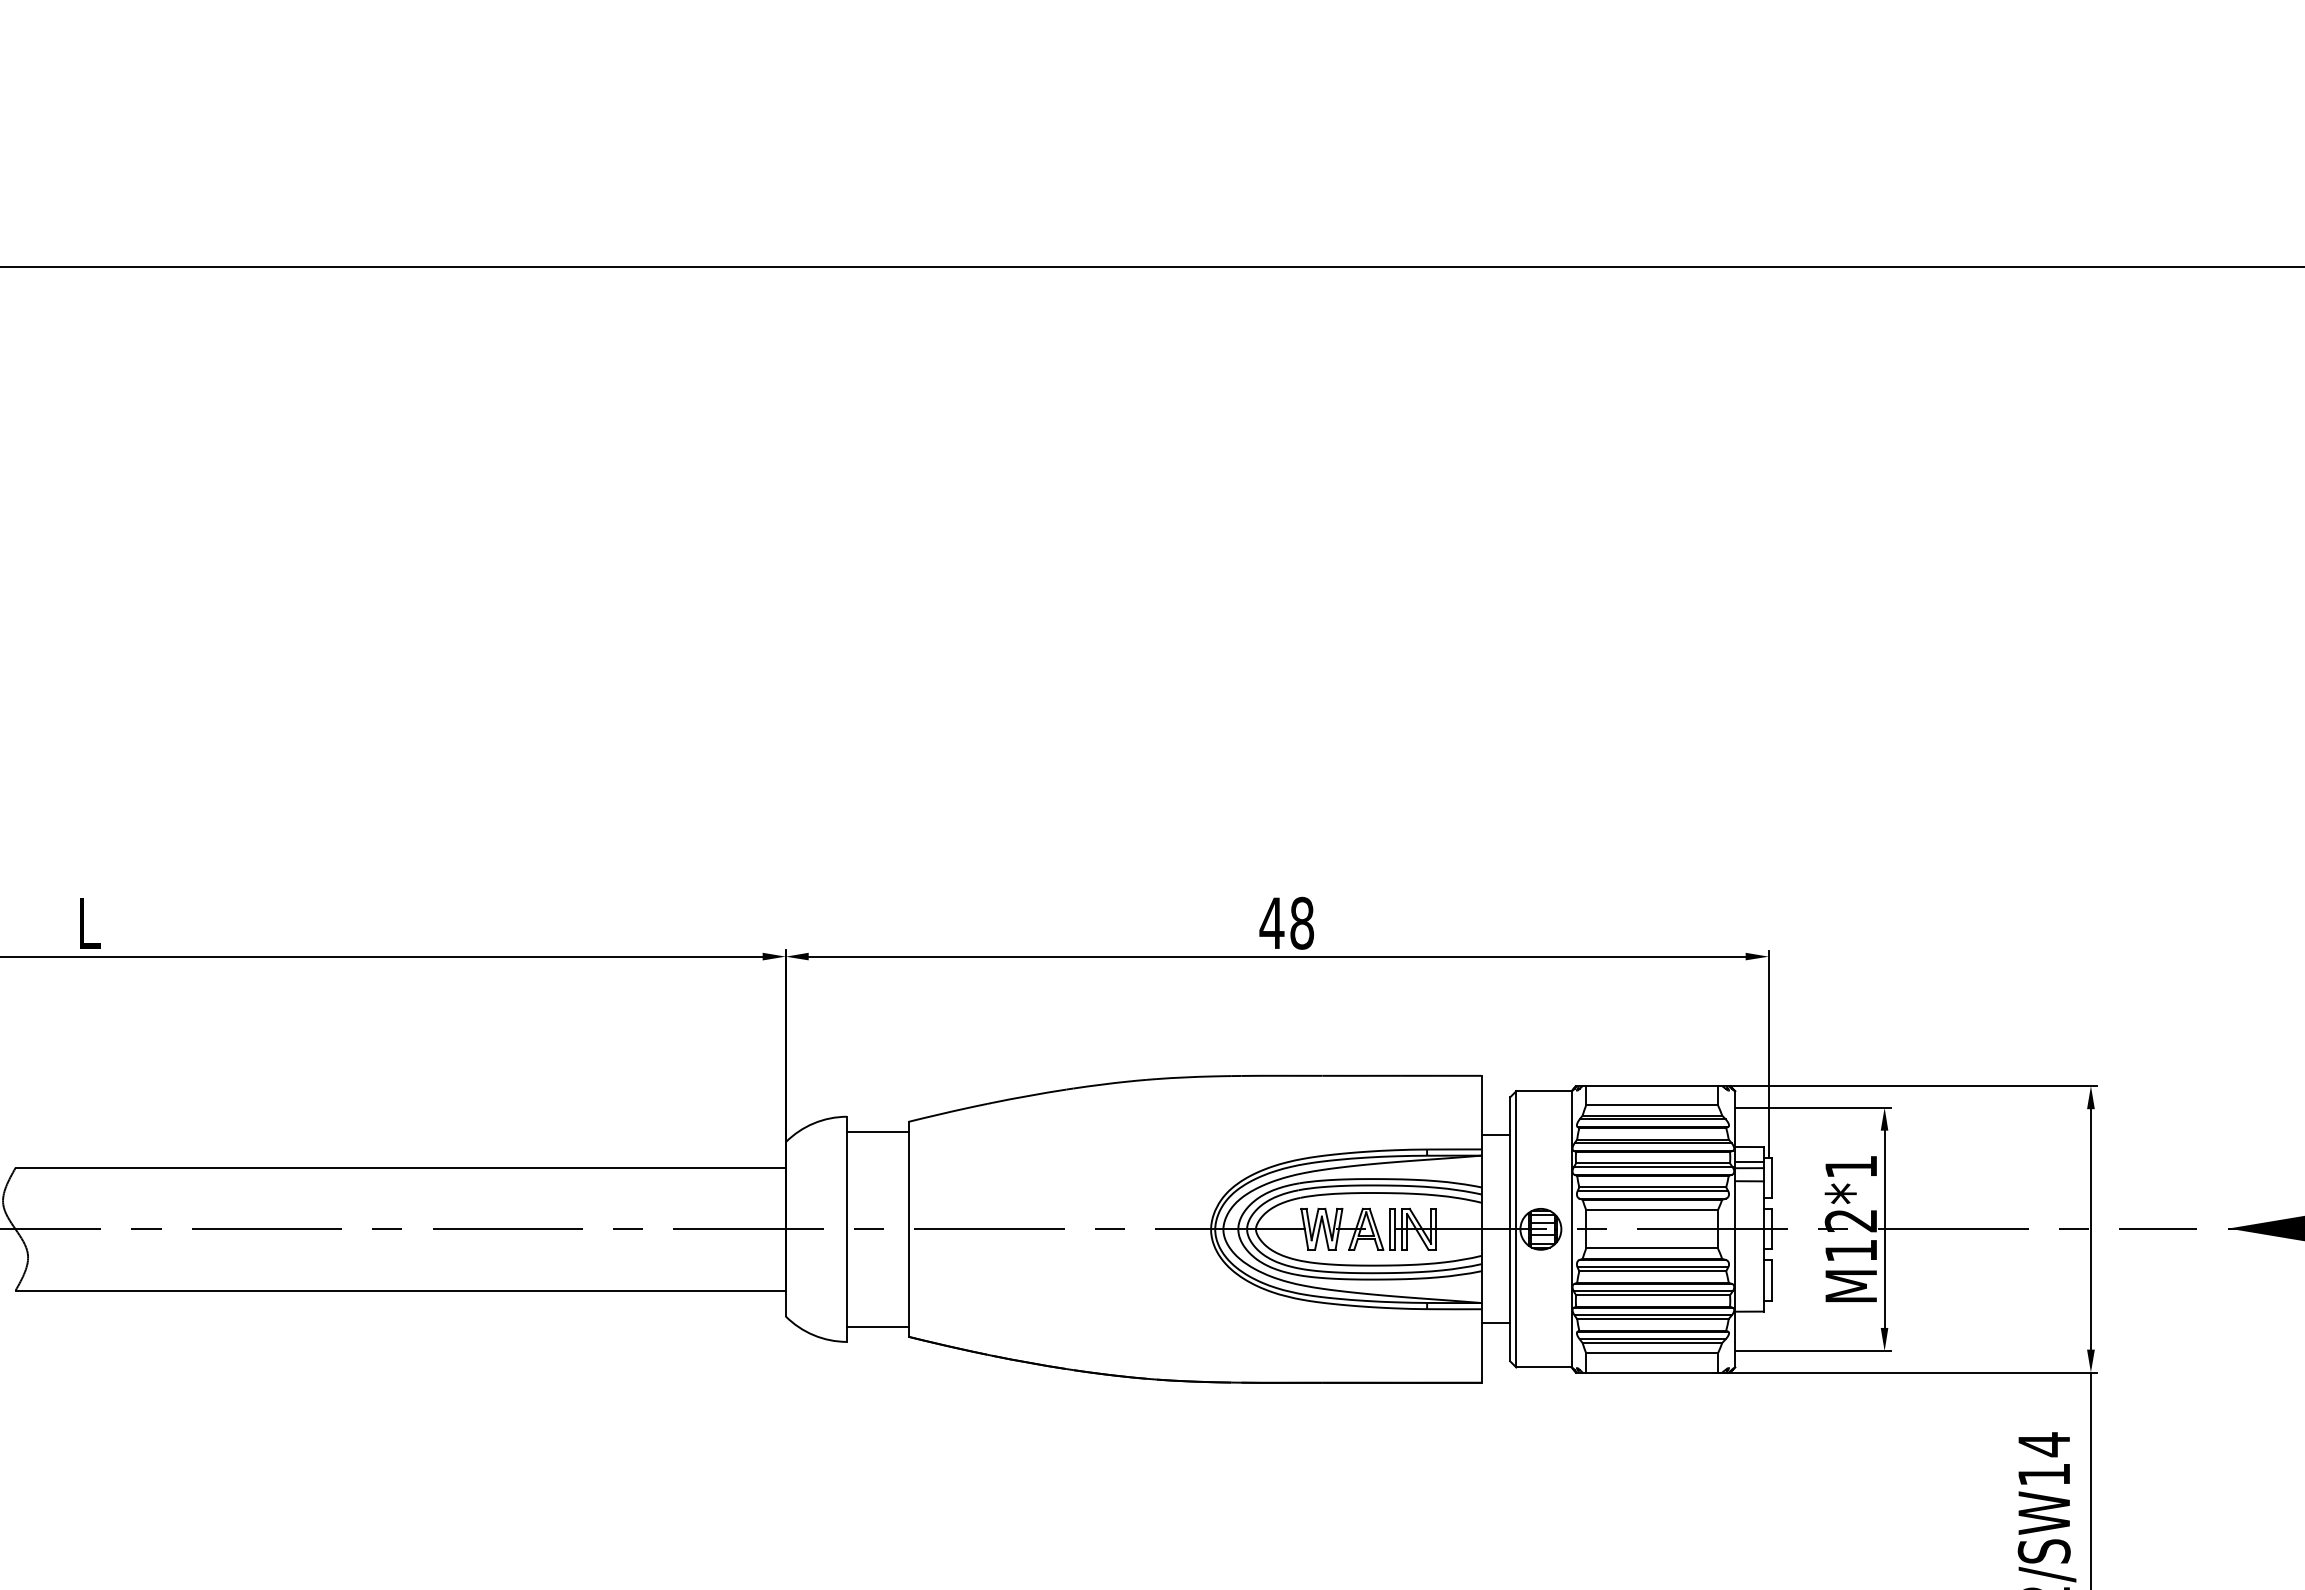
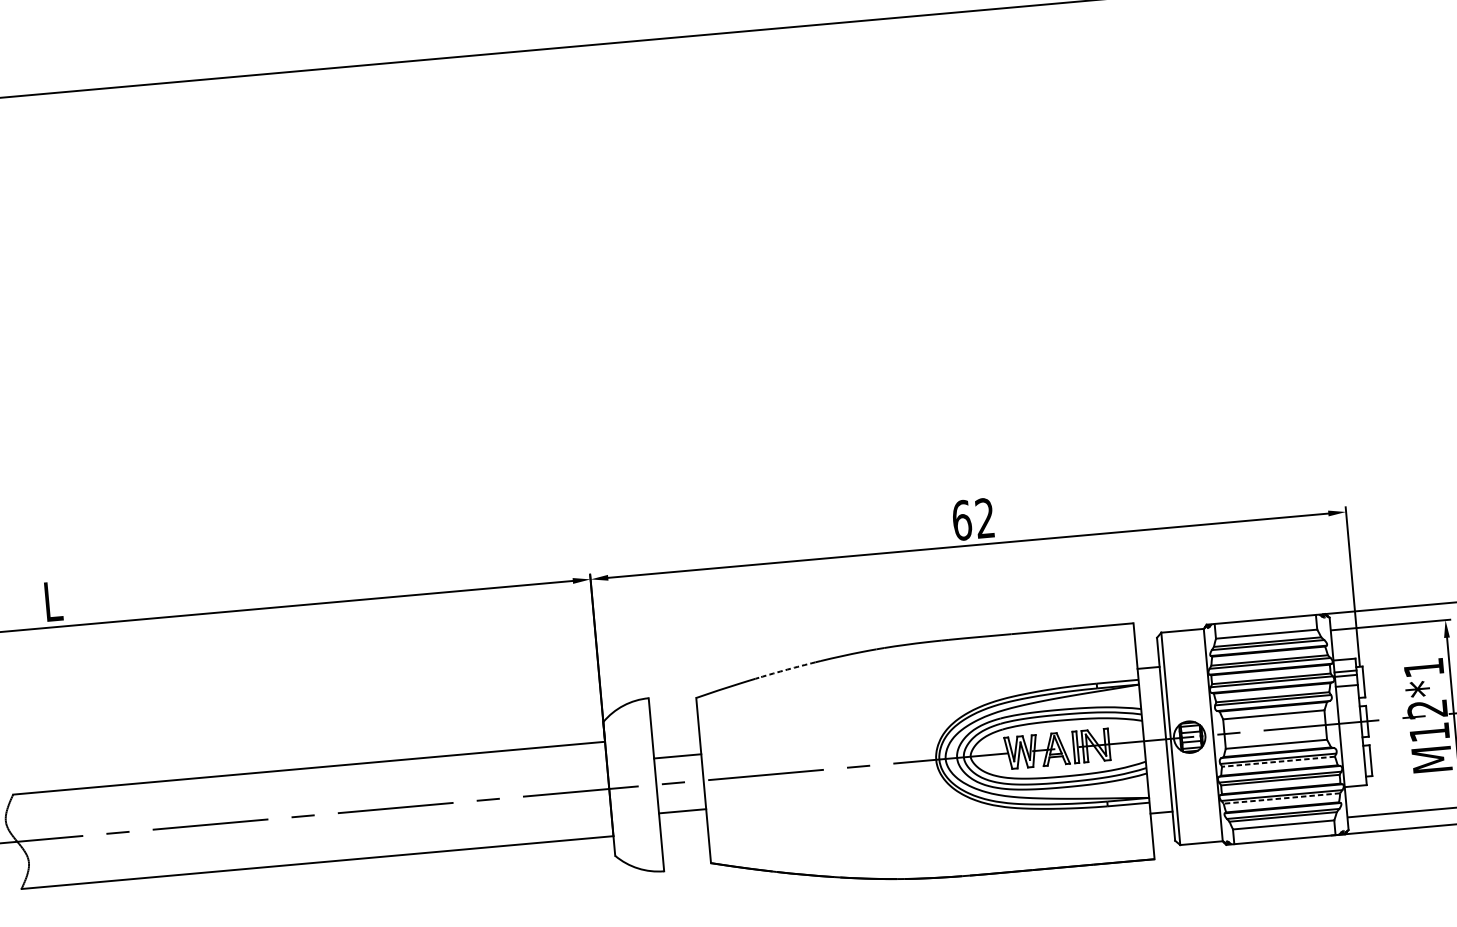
text: (1286, 922) -> (973, 518), 48 -> 62
arc: (1029, 1095) -> (787, 669), solid -> dashed
line: (877, 1132) -> (677, 756), moved
line: (1652, 1271) -> (1278, 761), solid -> dashed
line: (1652, 1319) -> (1281, 798), solid -> dashed
line: (877, 1326) -> (682, 811), moved

